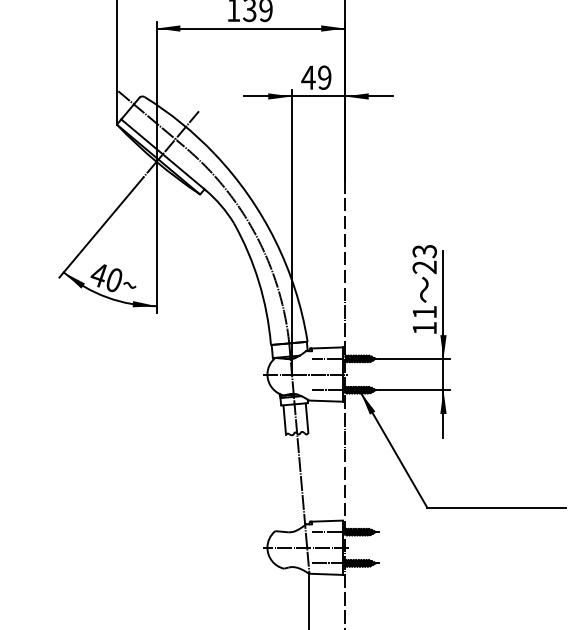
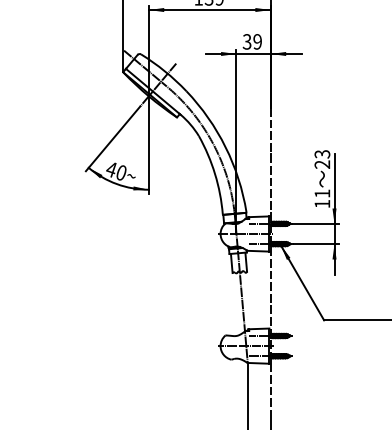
text: (307, 77) -> (246, 41), 49 -> 39

